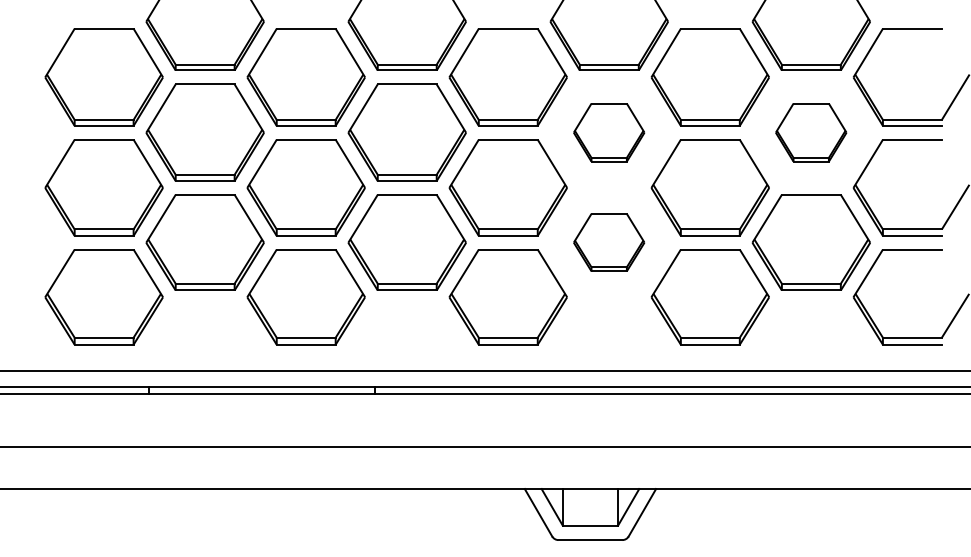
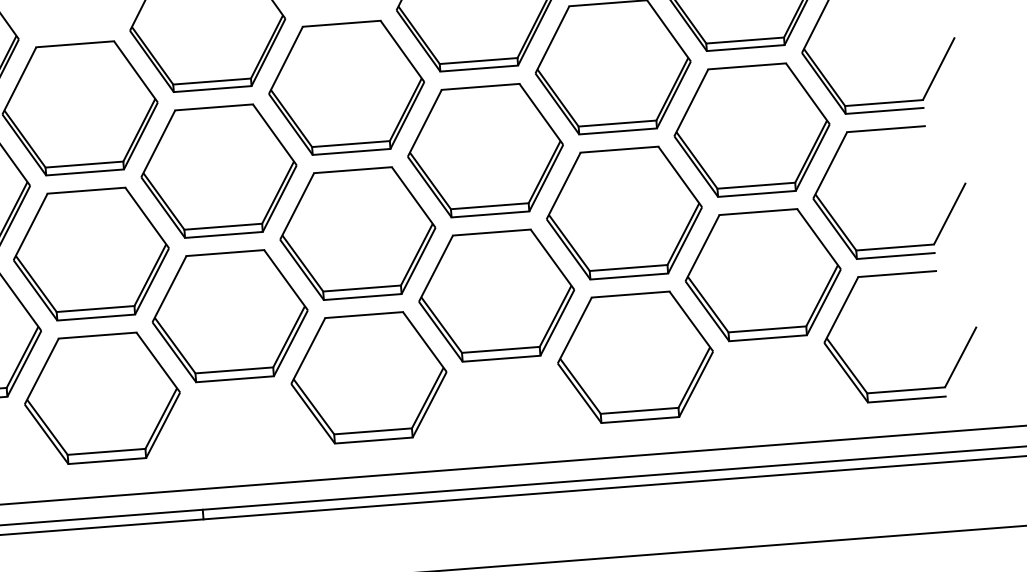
part: (608, 132) -> (484, 150), size x1.67
part: (810, 132) -> (750, 129), size x1.67
part: (608, 242) -> (495, 295), size x1.67

